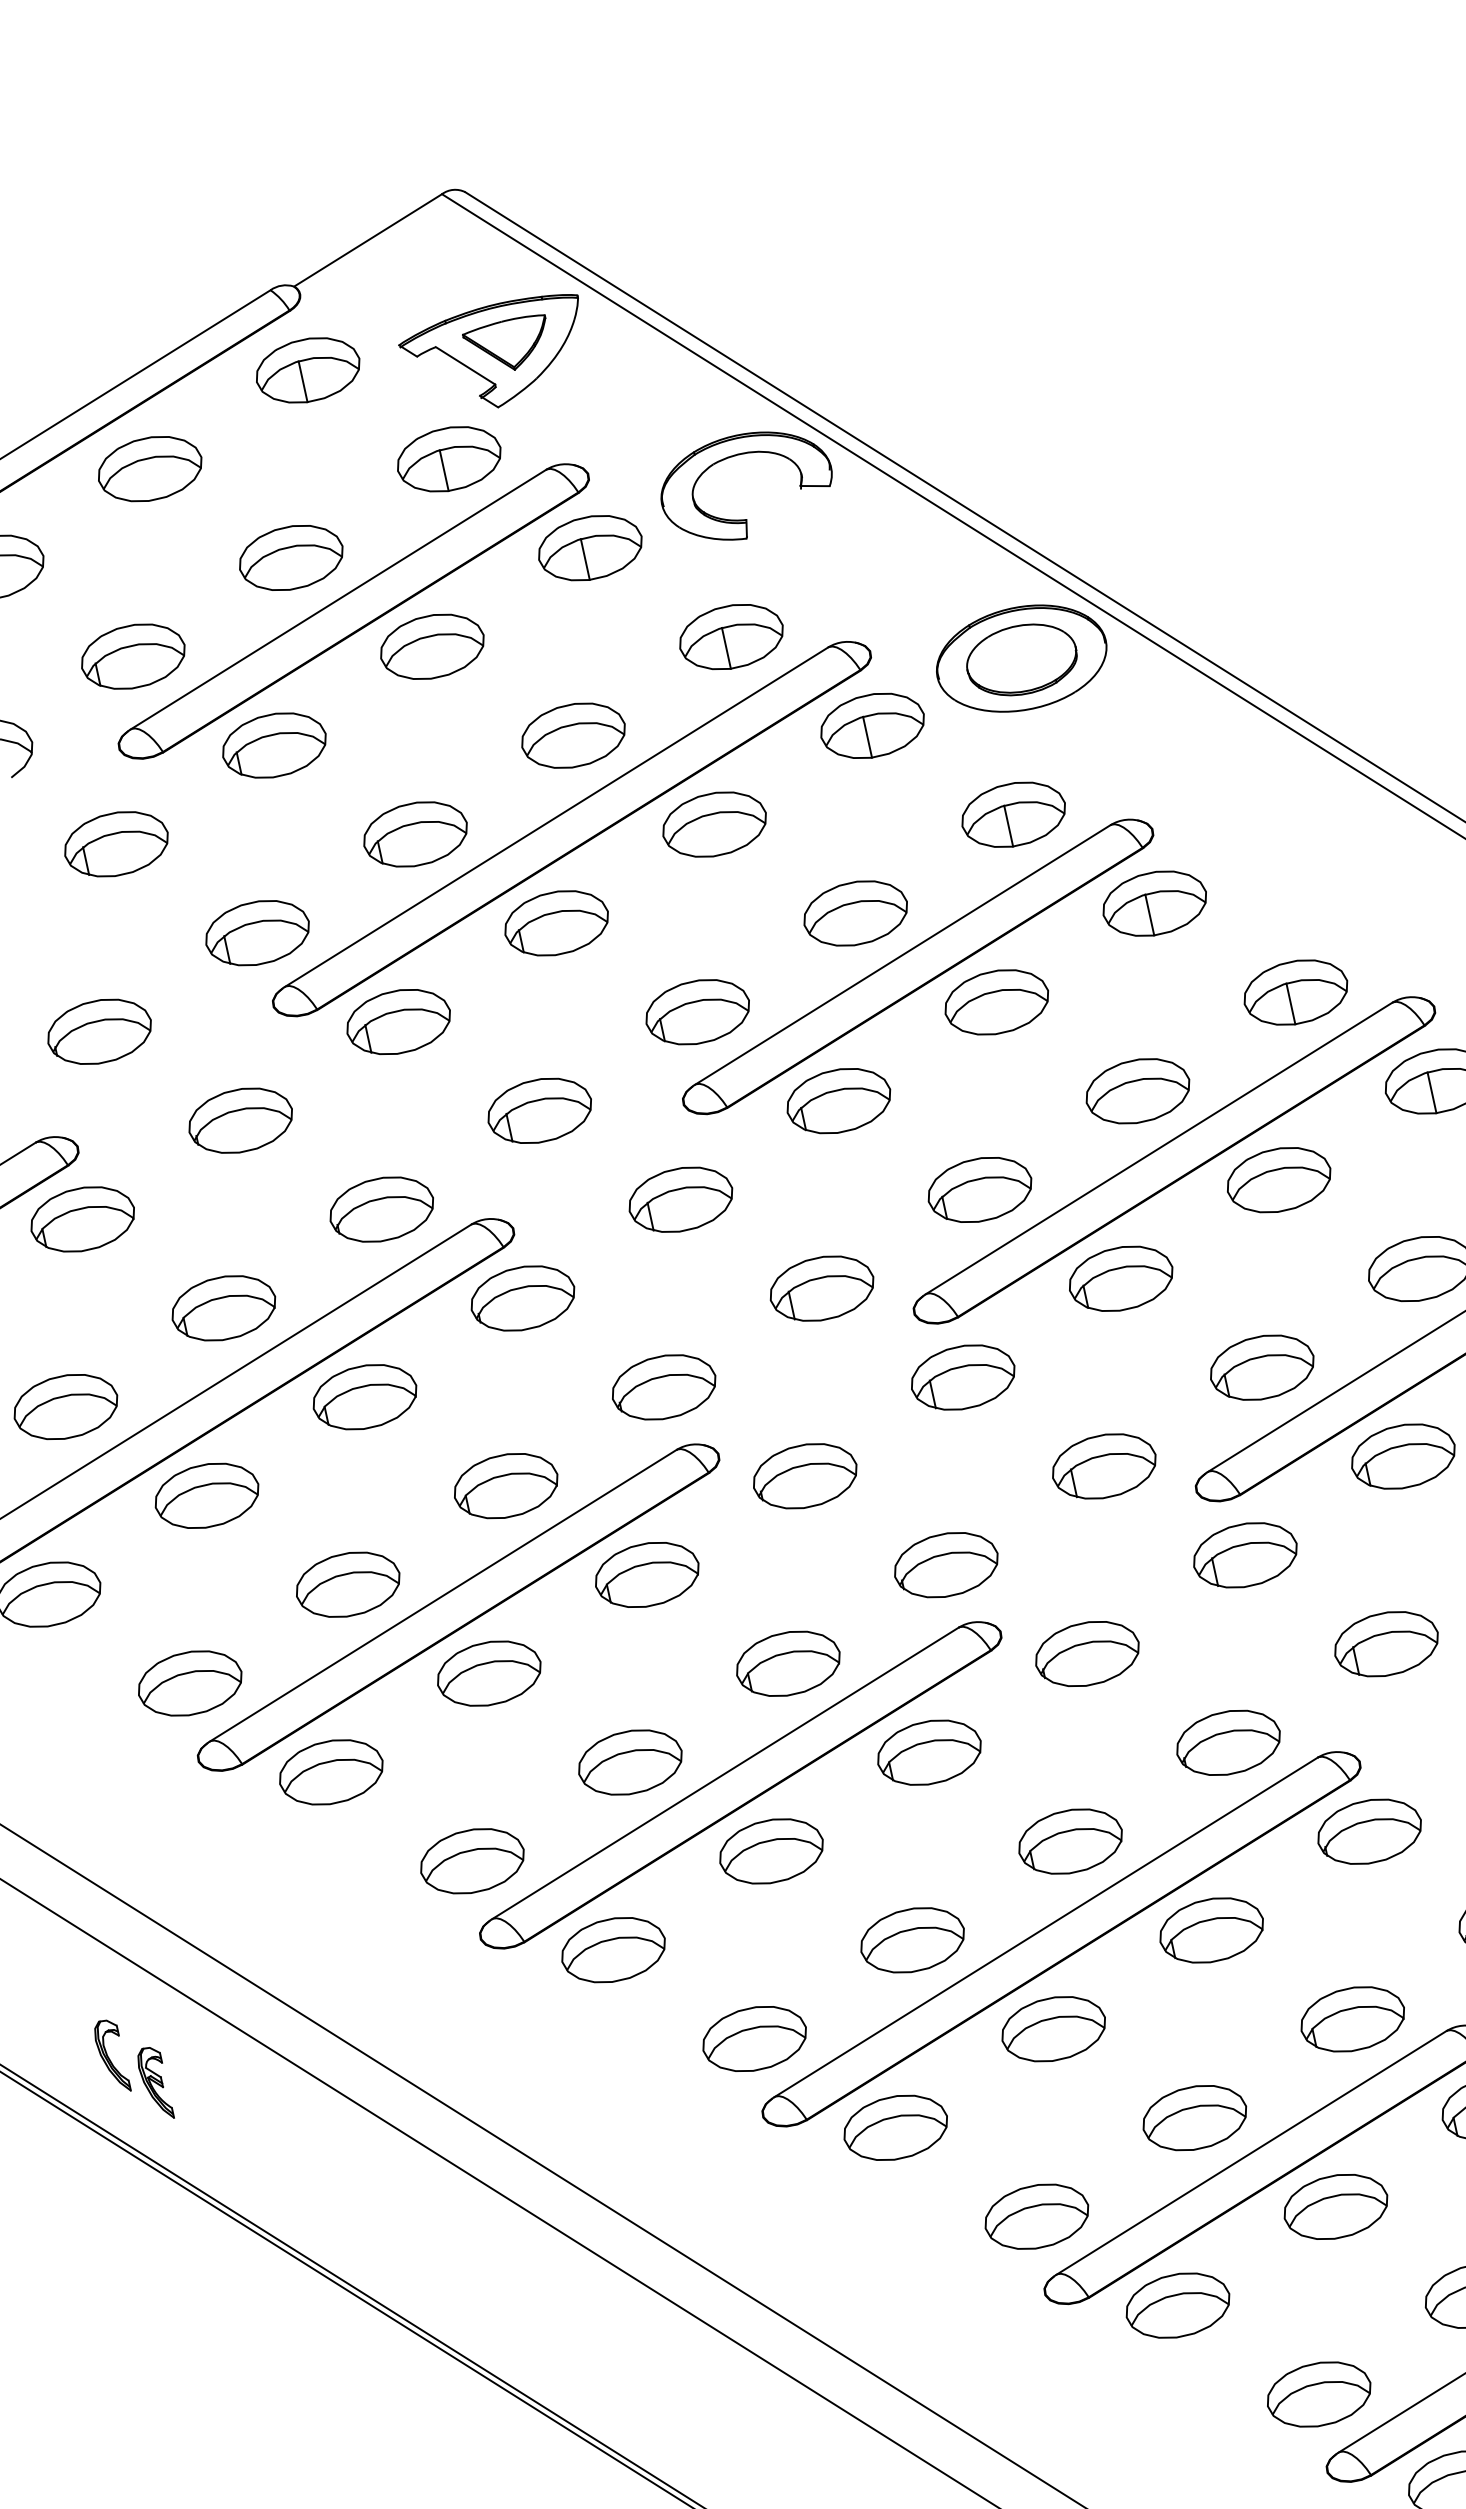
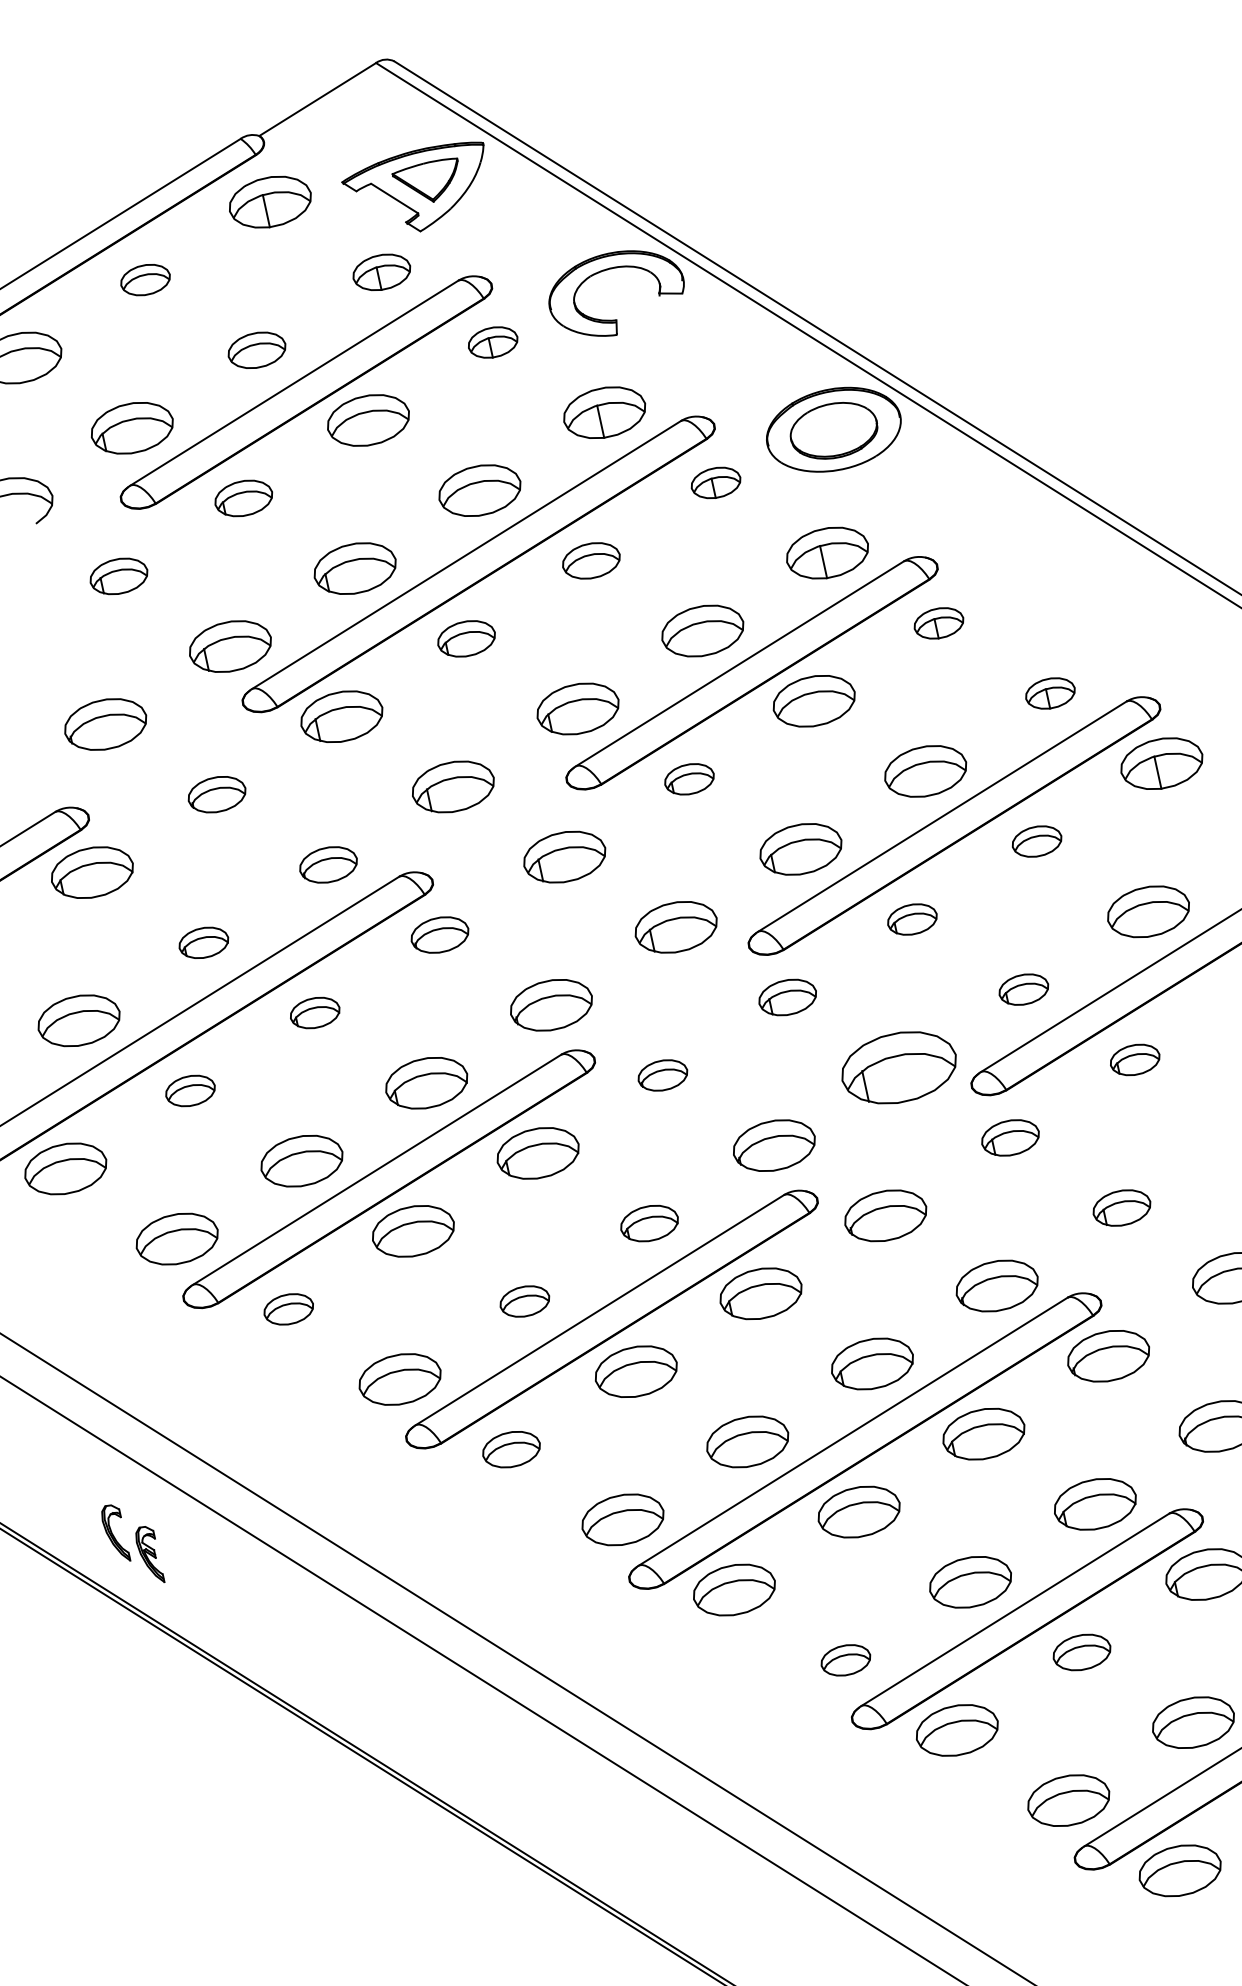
part: (448, 459) -> (381, 272), size x0.7
part: (150, 468) -> (145, 279), size x0.6
part: (589, 548) -> (492, 342), size x0.6
part: (290, 558) -> (256, 350), size x0.7
part: (871, 725) -> (715, 482), size x0.6
part: (274, 745) -> (243, 498), size x0.7
part: (714, 824) -> (591, 560), size x0.7
part: (115, 844) -> (118, 576), size x0.7
part: (1154, 903) -> (938, 623), size x0.6
part: (556, 922) -> (466, 638), size x0.7
part: (1296, 992) -> (1050, 693), size x0.6
part: (838, 1101) -> (689, 779), size x0.6
part: (239, 1120) -> (216, 794), size x0.7
part: (1278, 1179) -> (1036, 841), size x0.6
part: (381, 1209) -> (328, 864), size x0.7
part: (1121, 1278) -> (912, 919), size x0.6
part: (522, 1297) -> (439, 934), size x0.7
part: (223, 1307) -> (203, 942), size x0.6
part: (1261, 1367) -> (1023, 989), size x0.6
part: (962, 1377) -> (787, 997), size x0.7
part: (364, 1396) -> (314, 1012), size x0.6
part: (1402, 1456) -> (1134, 1059), size x0.6
part: (1103, 1466) -> (898, 1067), size x1.4
part: (804, 1476) -> (662, 1075), size x0.6
part: (207, 1495) -> (190, 1090), size x0.6
part: (1245, 1554) -> (1010, 1137), size x0.7
part: (1385, 1643) -> (1121, 1207), size x0.7
part: (788, 1663) -> (649, 1223), size x0.7
part: (629, 1762) -> (524, 1301), size x0.6
part: (331, 1772) -> (288, 1309), size x0.6
part: (613, 1949) -> (511, 1449), size x0.7
part: (1335, 2206) -> (1081, 1652), size x0.7
part: (1036, 2217) -> (845, 1660), size x0.6

